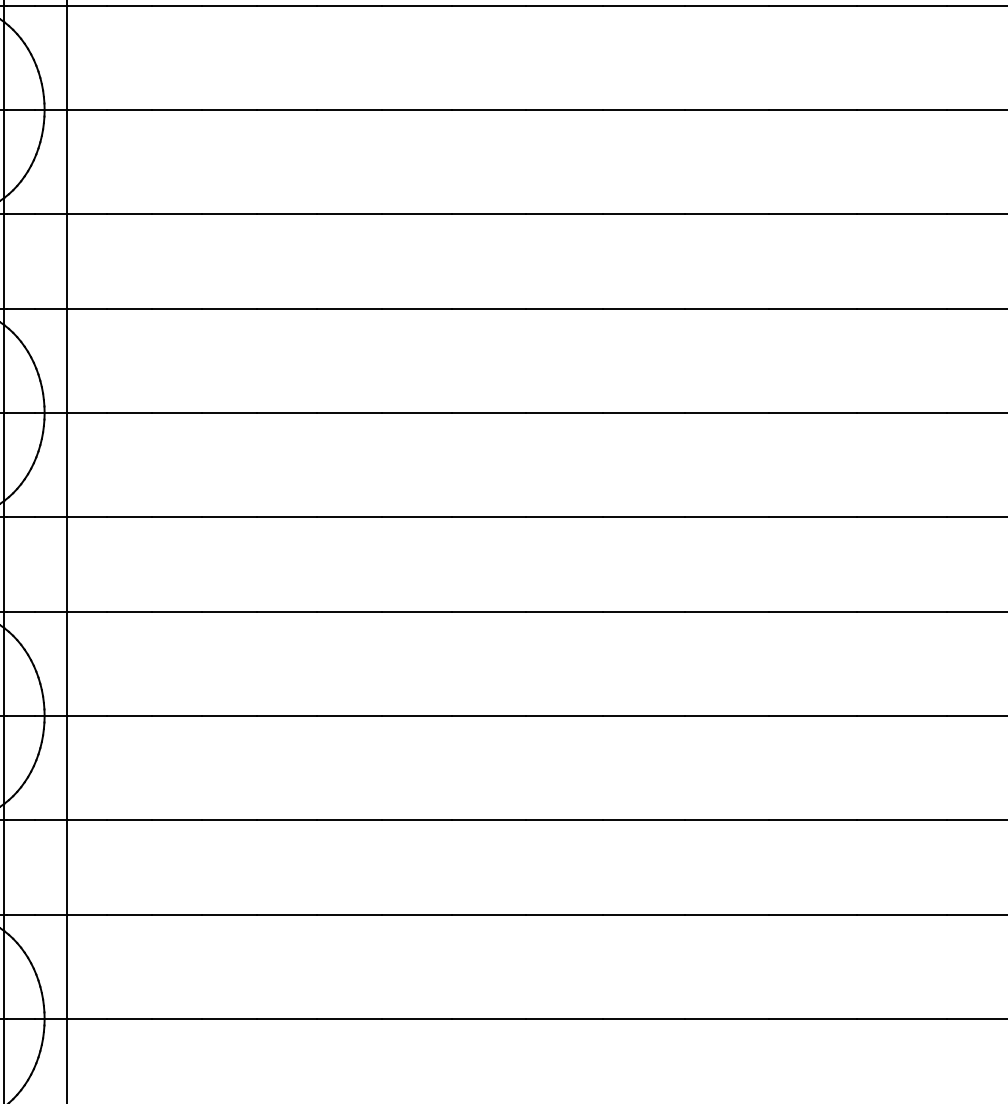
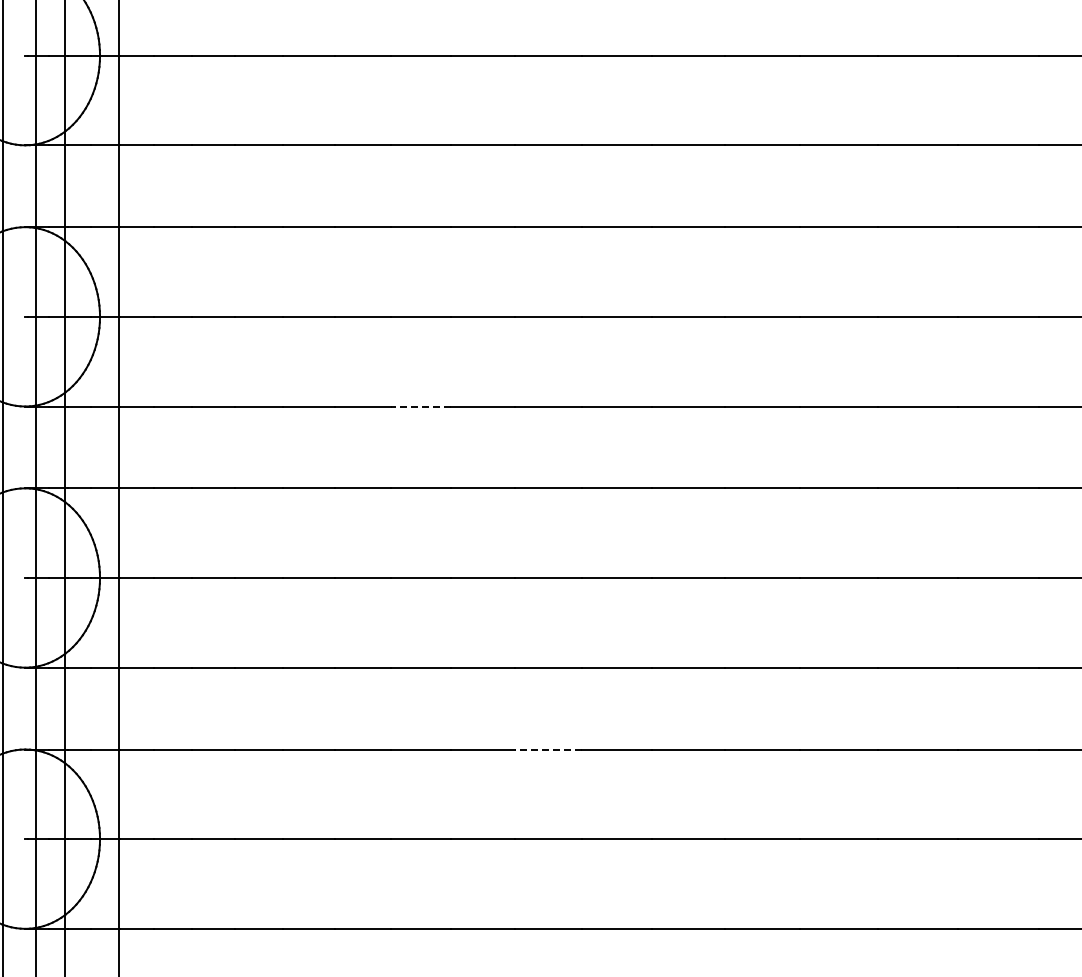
line: (417, 517) -> (421, 406), solid -> dashed
line: (563, 914) -> (547, 749), solid -> dashed

